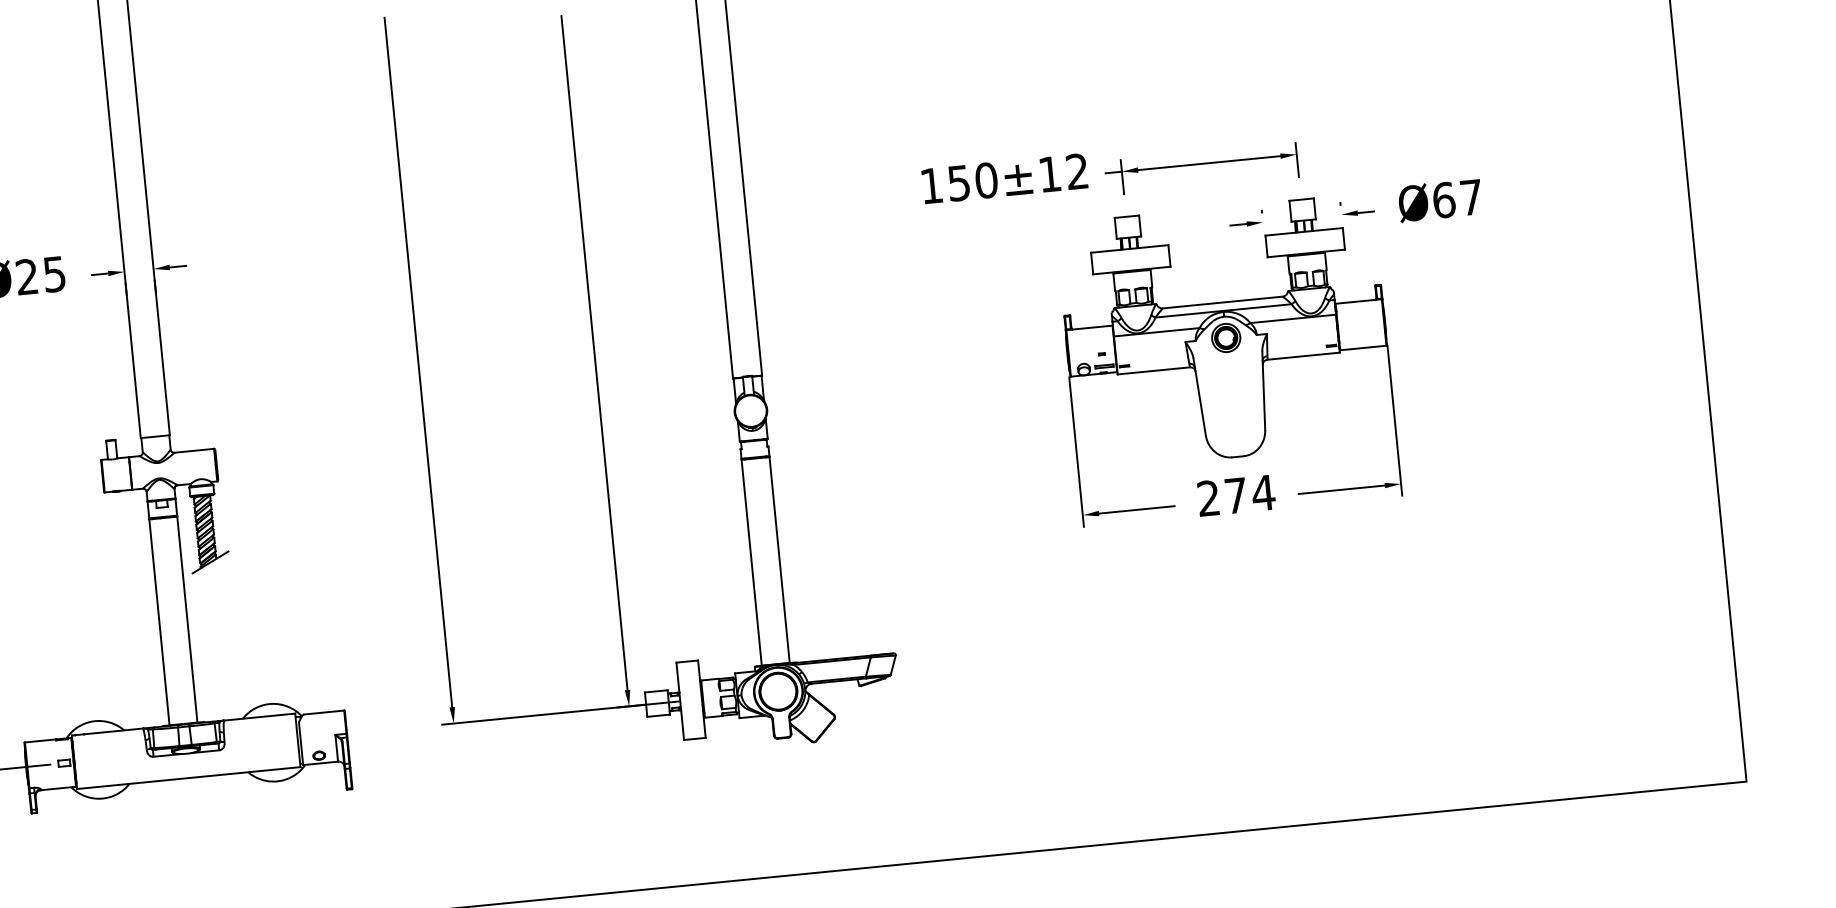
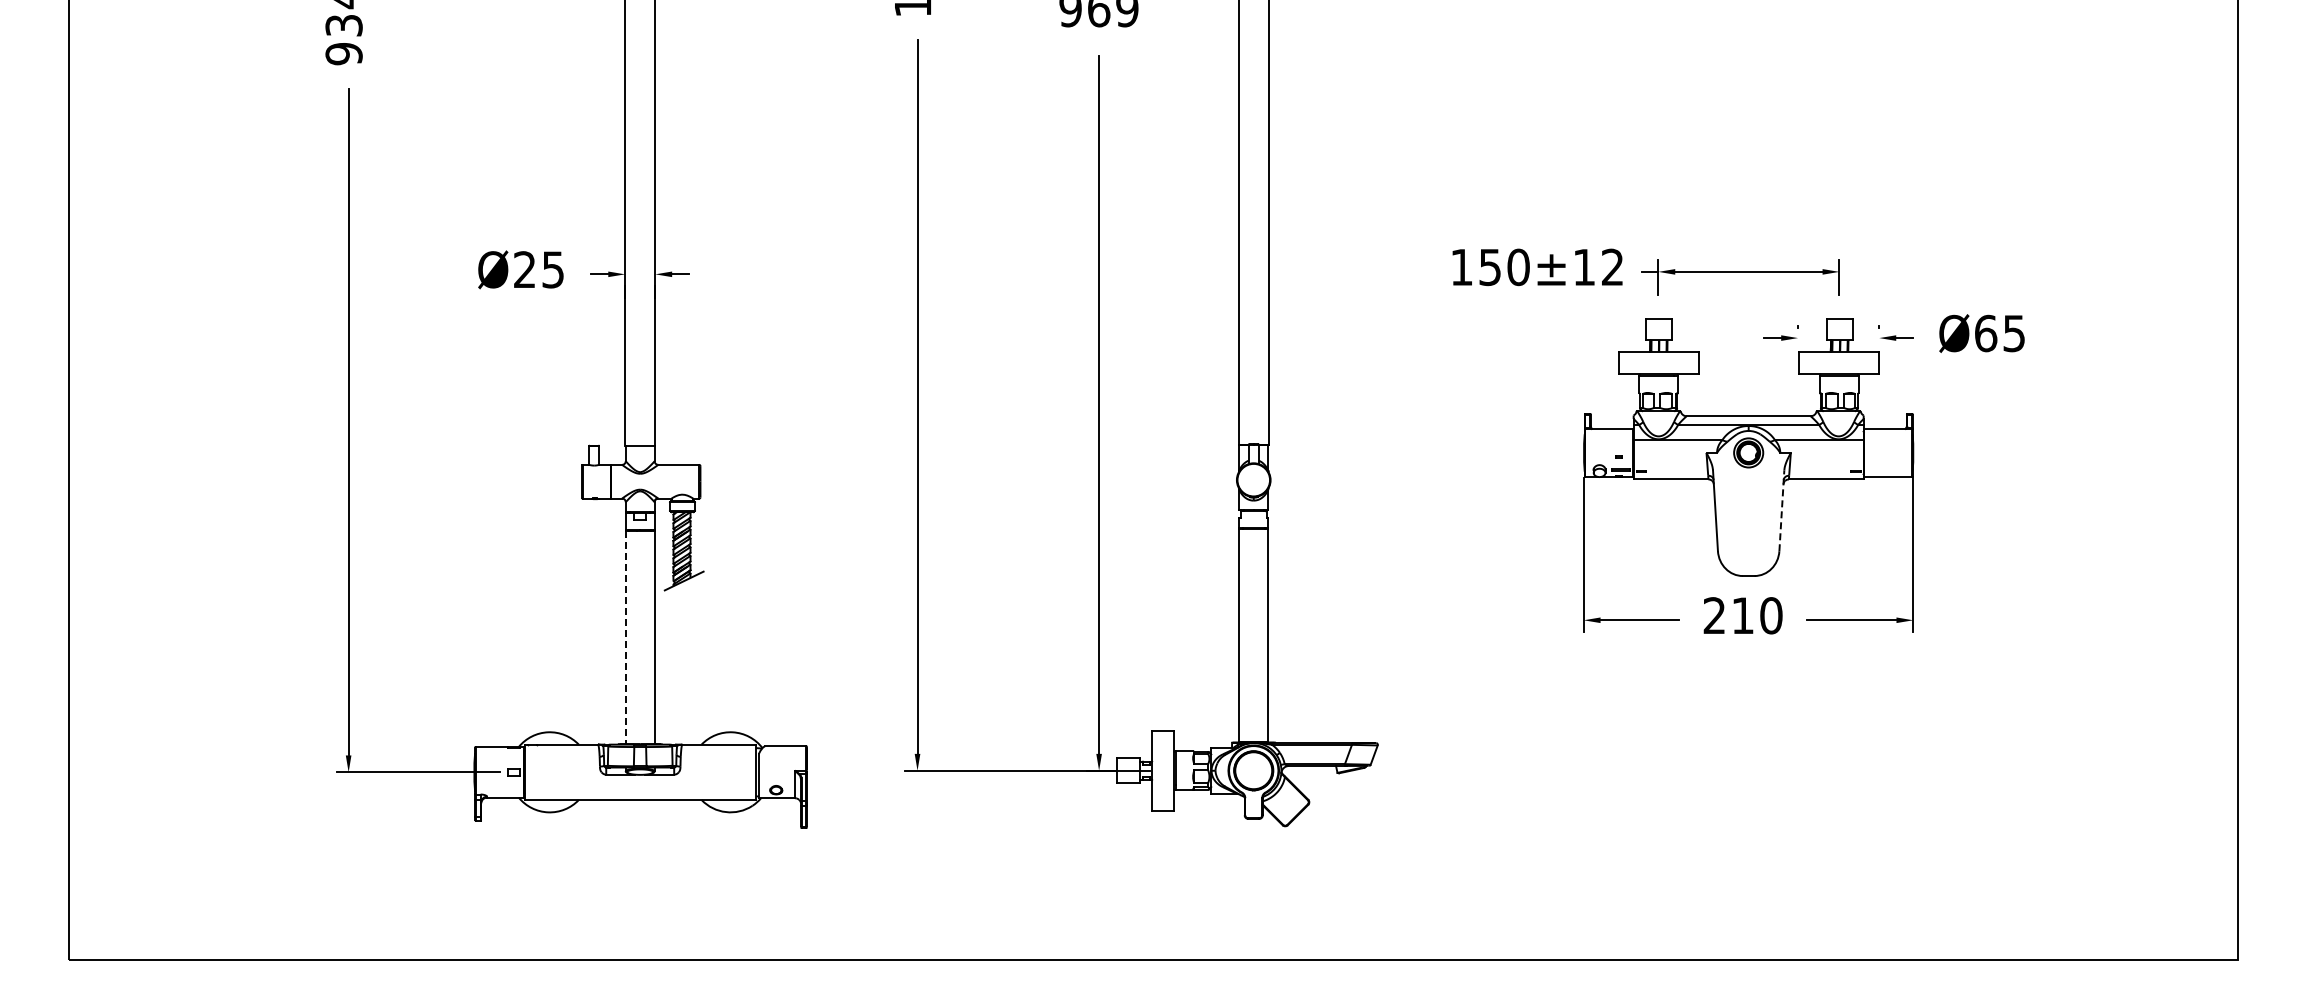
text: (1470, 197) -> (2013, 333), Ø67 -> Ø65
line: (1263, 390) -> (1781, 510), solid -> dashed
text: (1250, 494) -> (1757, 615), 274 -> 210
line: (159, 622) -> (625, 637), solid -> dashed

